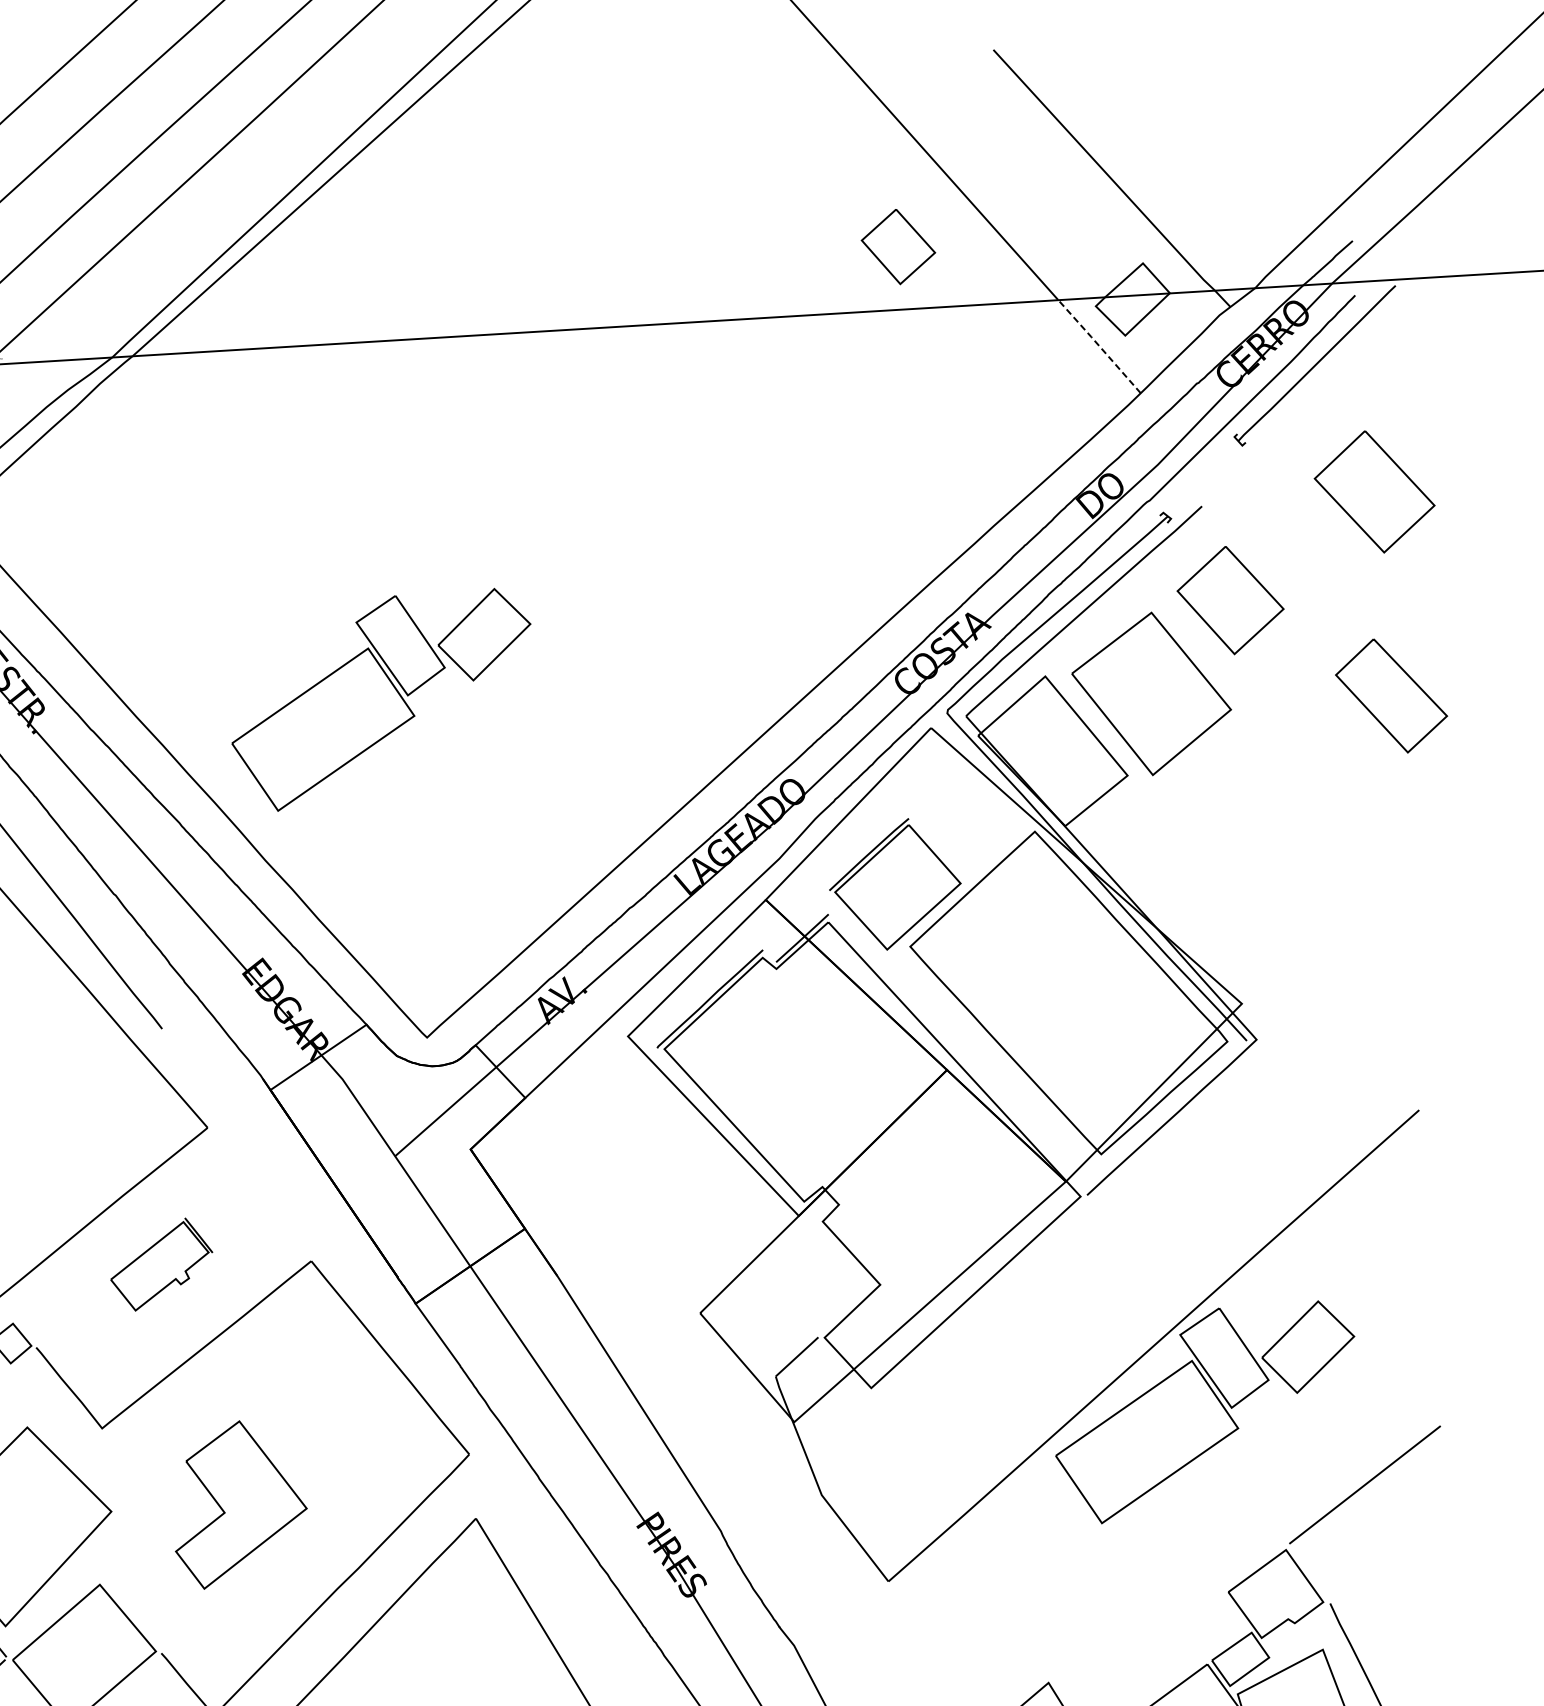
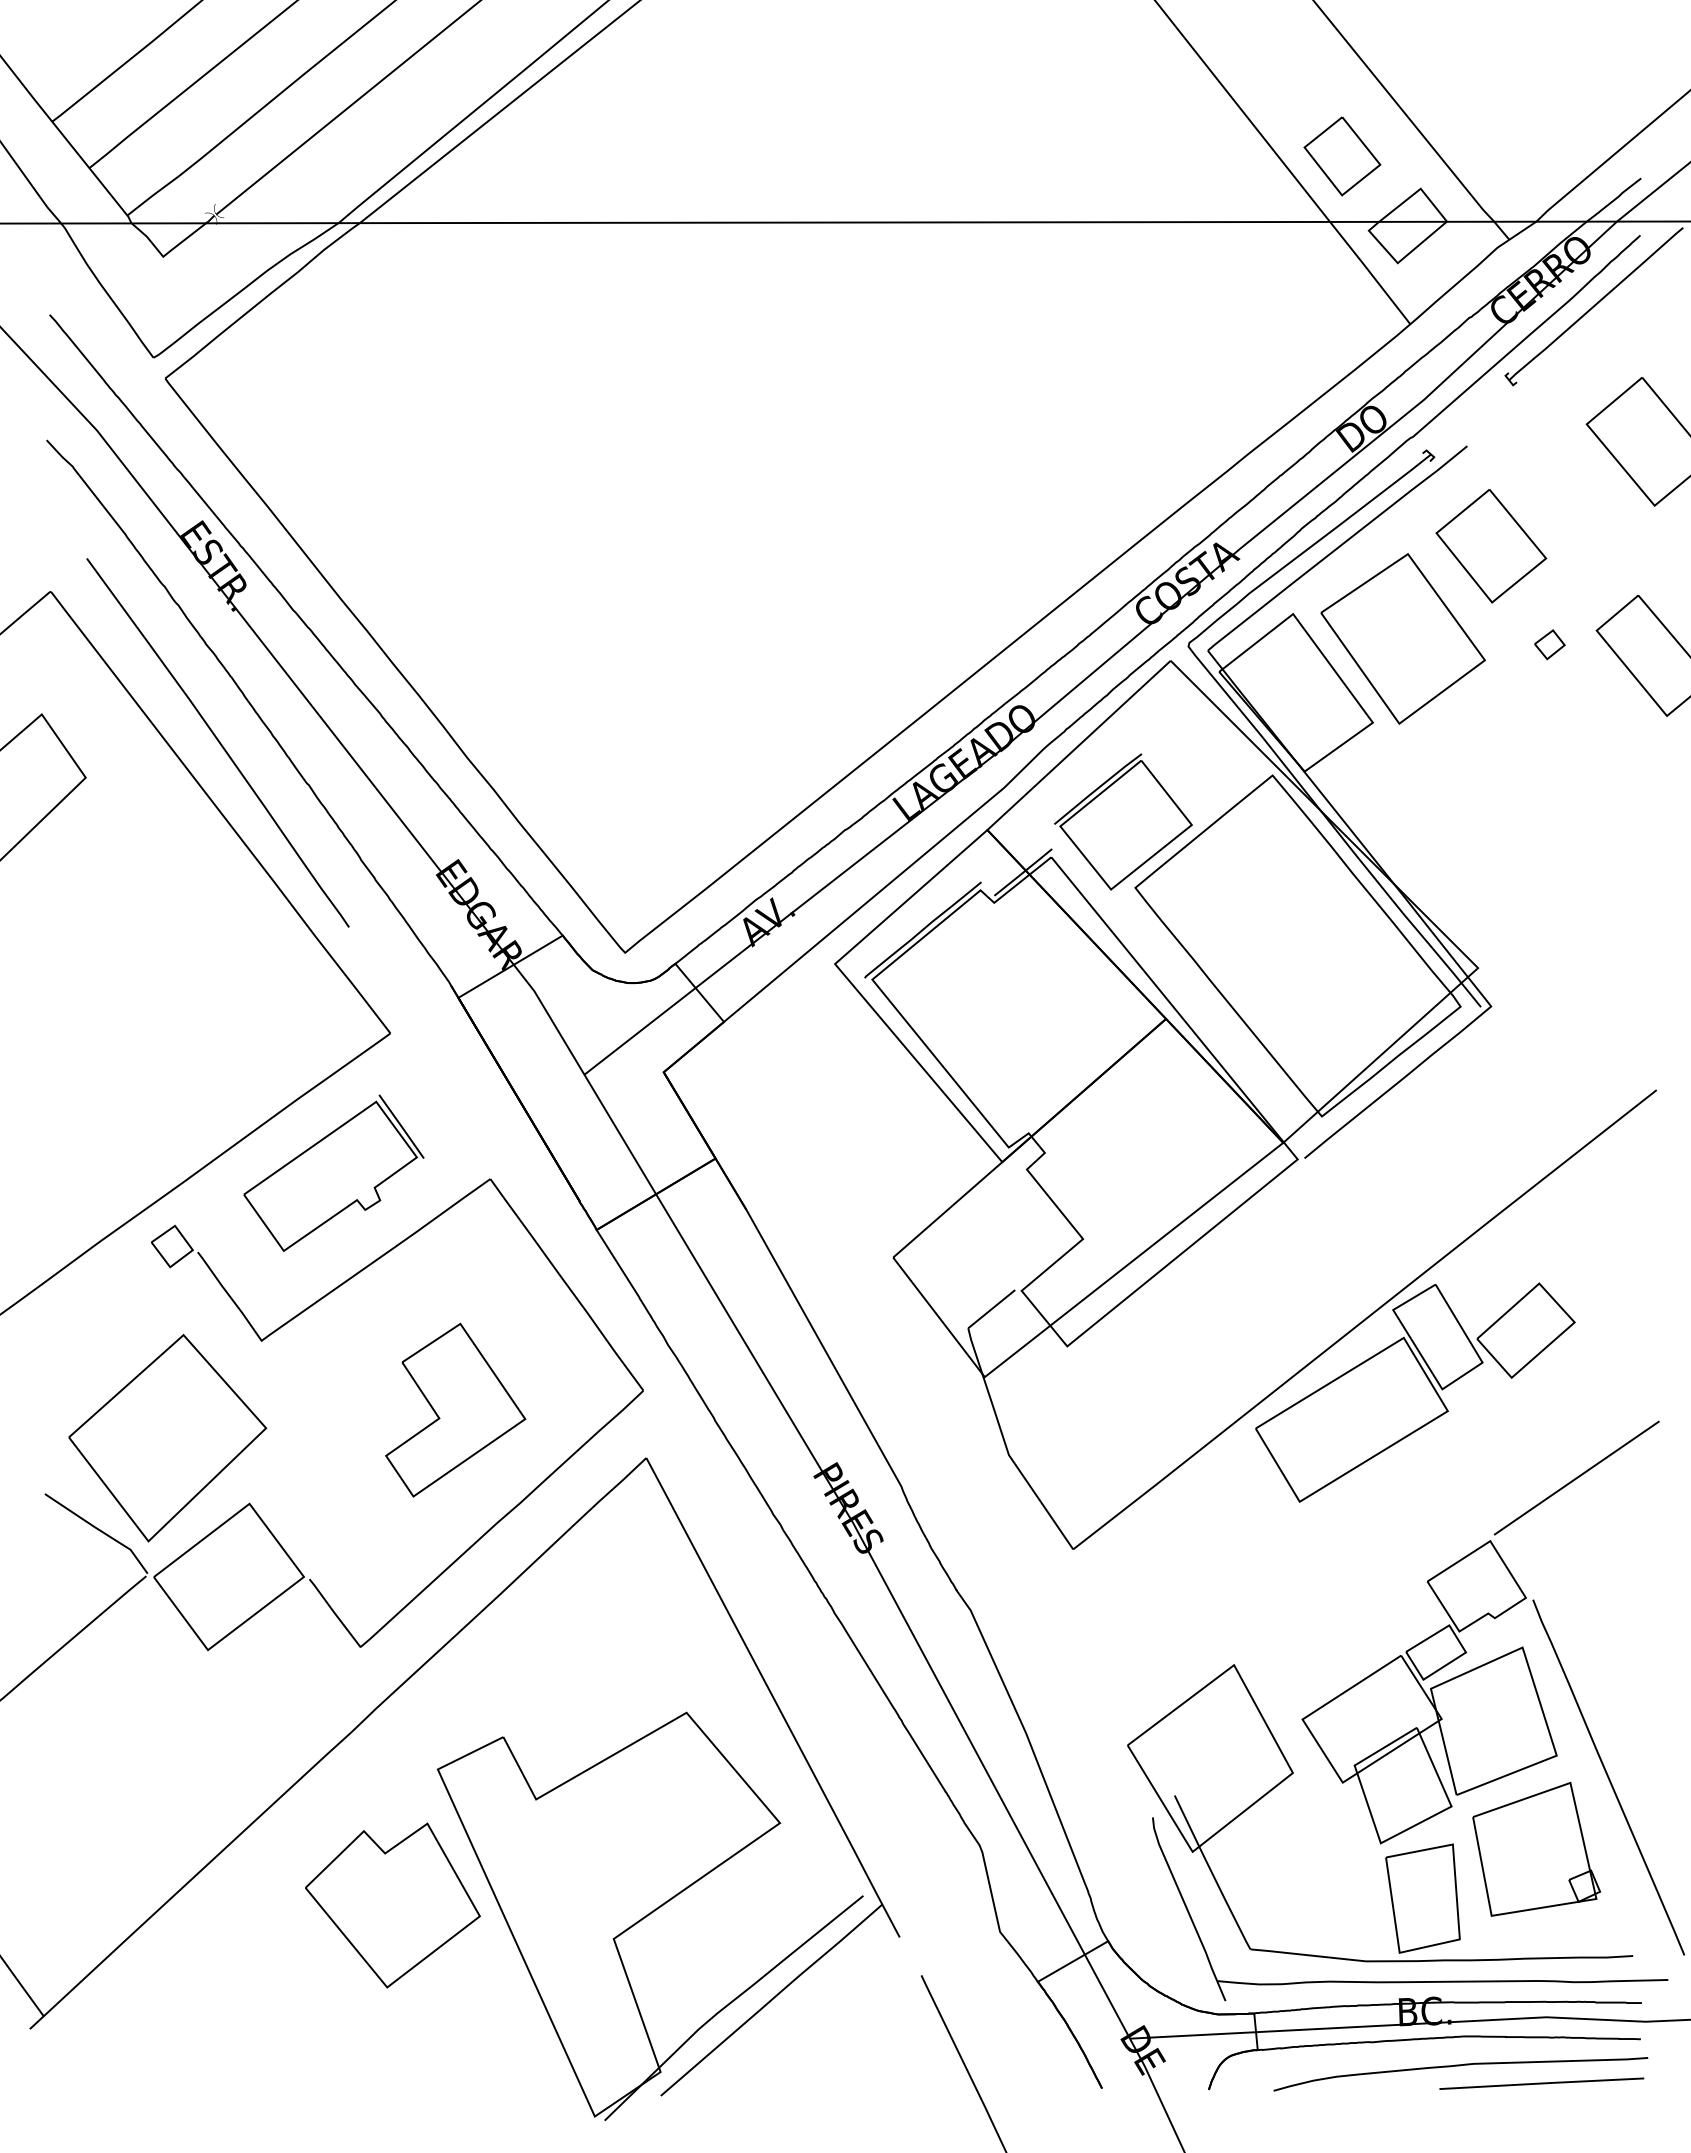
part: (898, 246) -> (1342, 156), moved
line: (1098, 345) -> (1369, 271), dashed -> solid
part: (1291, 690) -> (1549, 644), added
part: (382, 699) -> (599, 597), removed
part: (161, 1263) -> (333, 1172), size x1.67
part: (239, 1503) -> (455, 1409), moved

